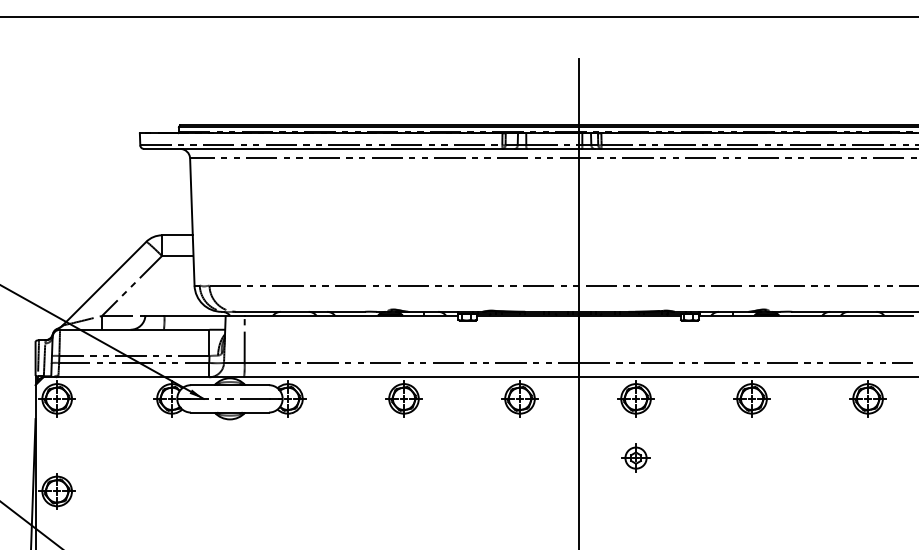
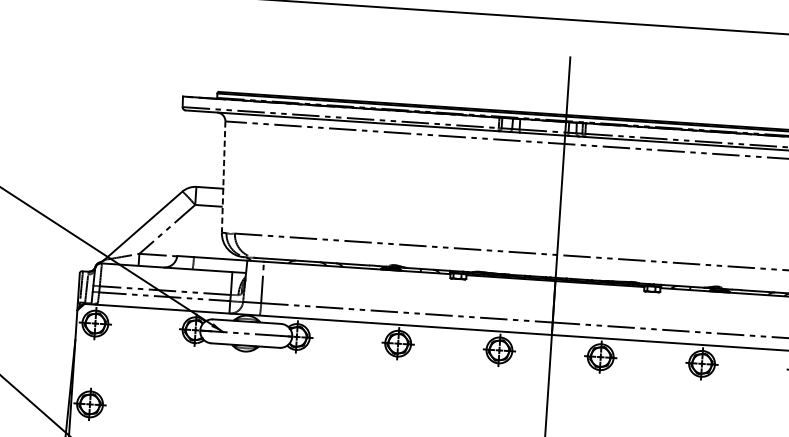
line: (192, 222) -> (223, 177), solid -> dashed
part: (635, 457) -> (596, 408), removed

